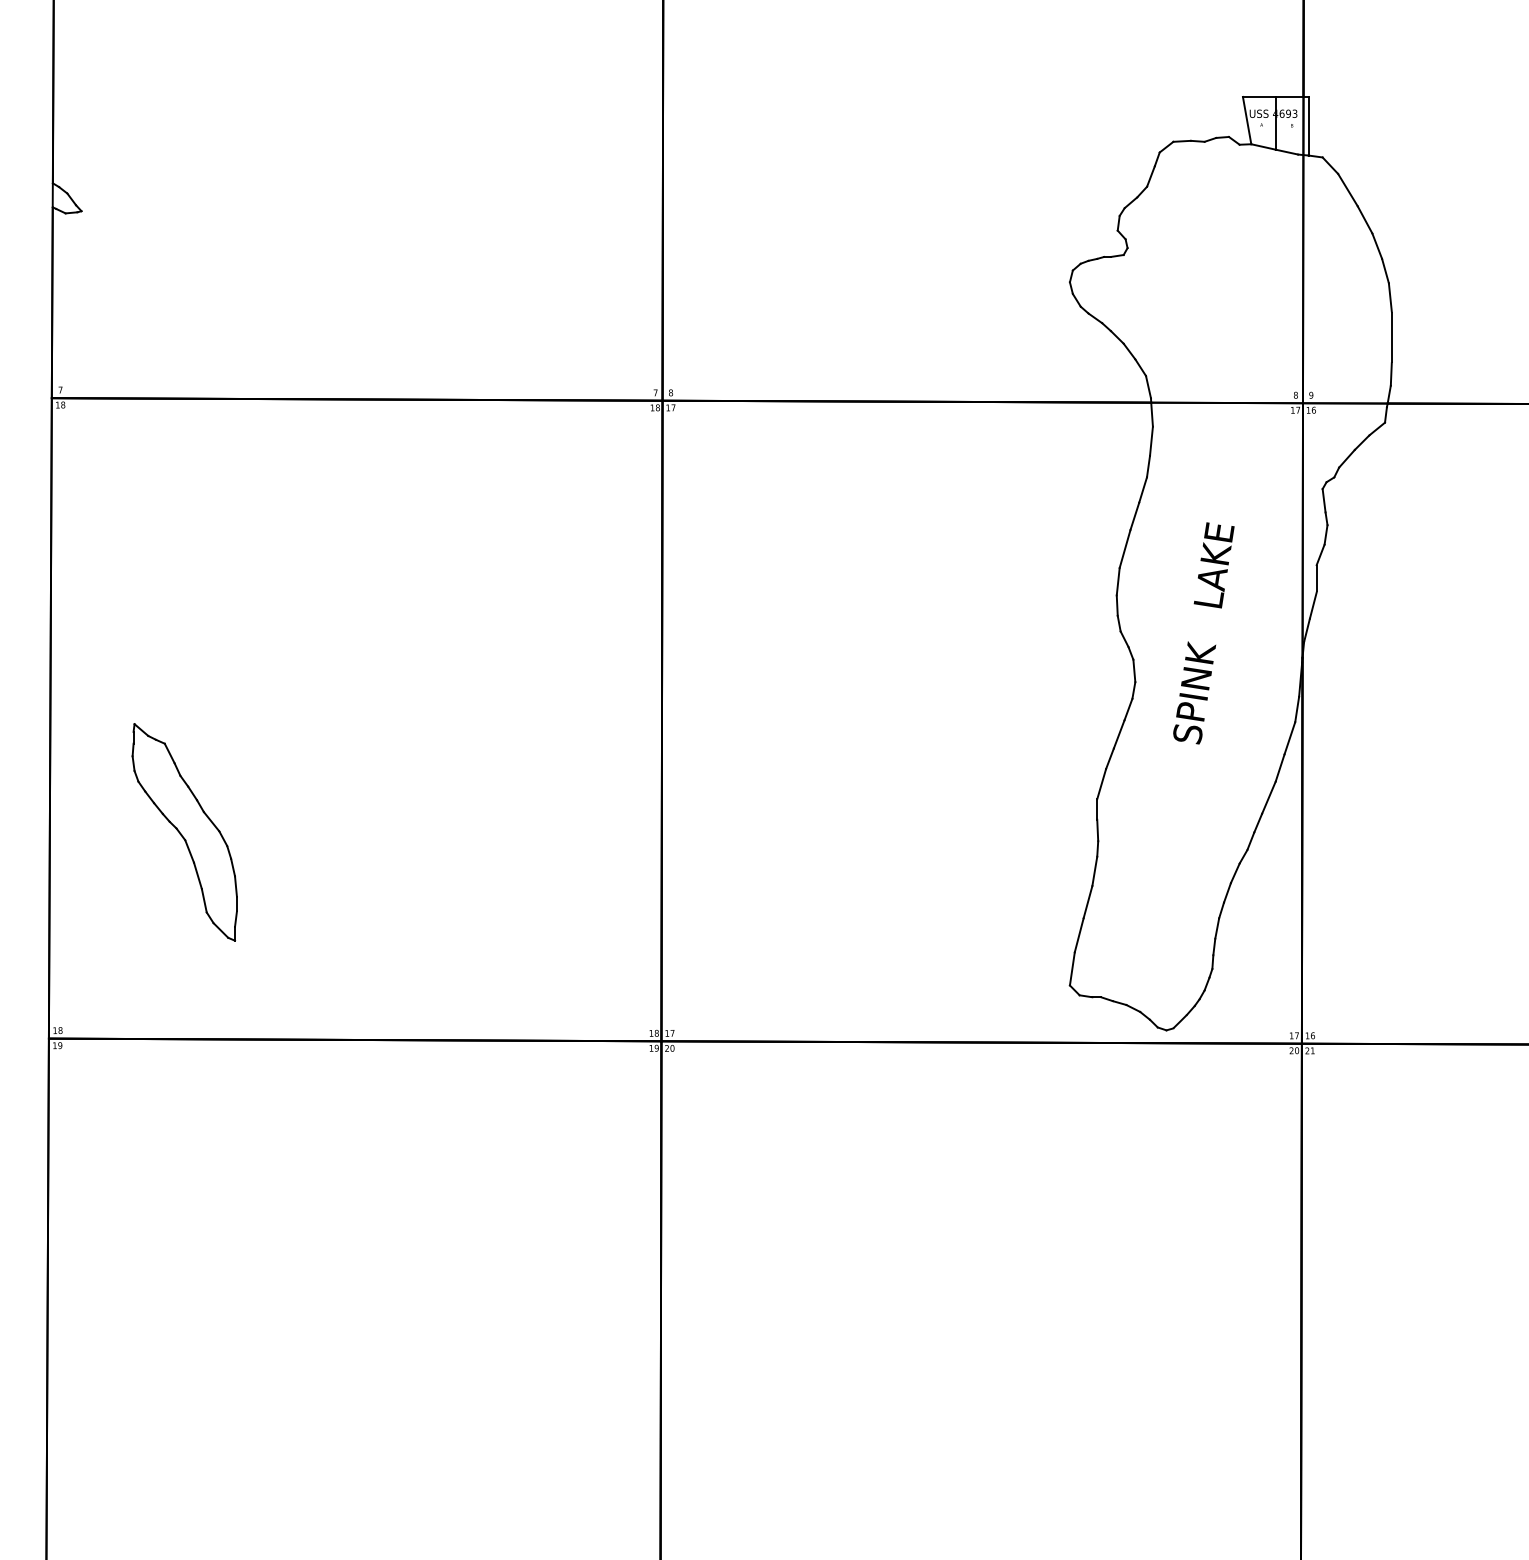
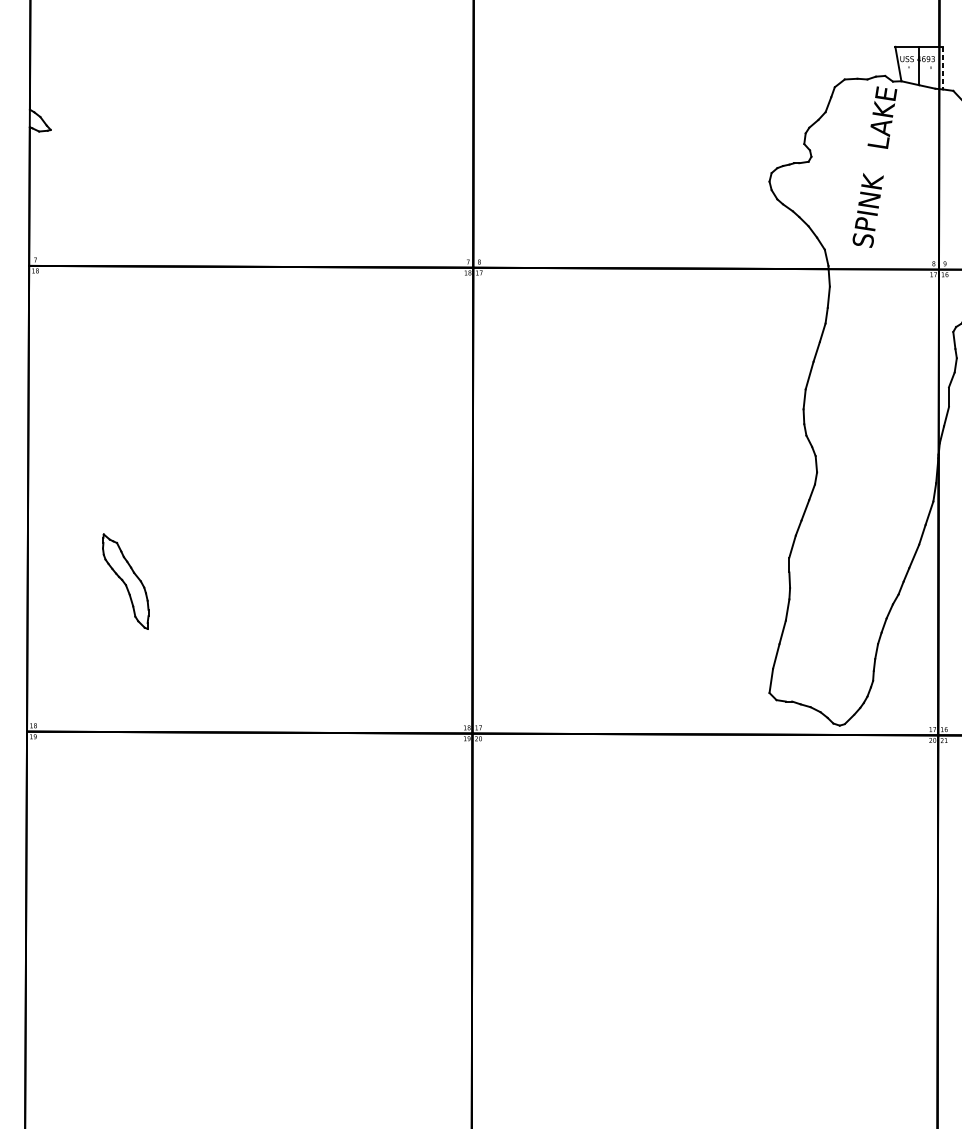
line: (1308, 126) -> (943, 68), solid -> dashed
text: (1203, 633) -> (874, 167), moved
part: (184, 832) -> (125, 581), size x0.6

